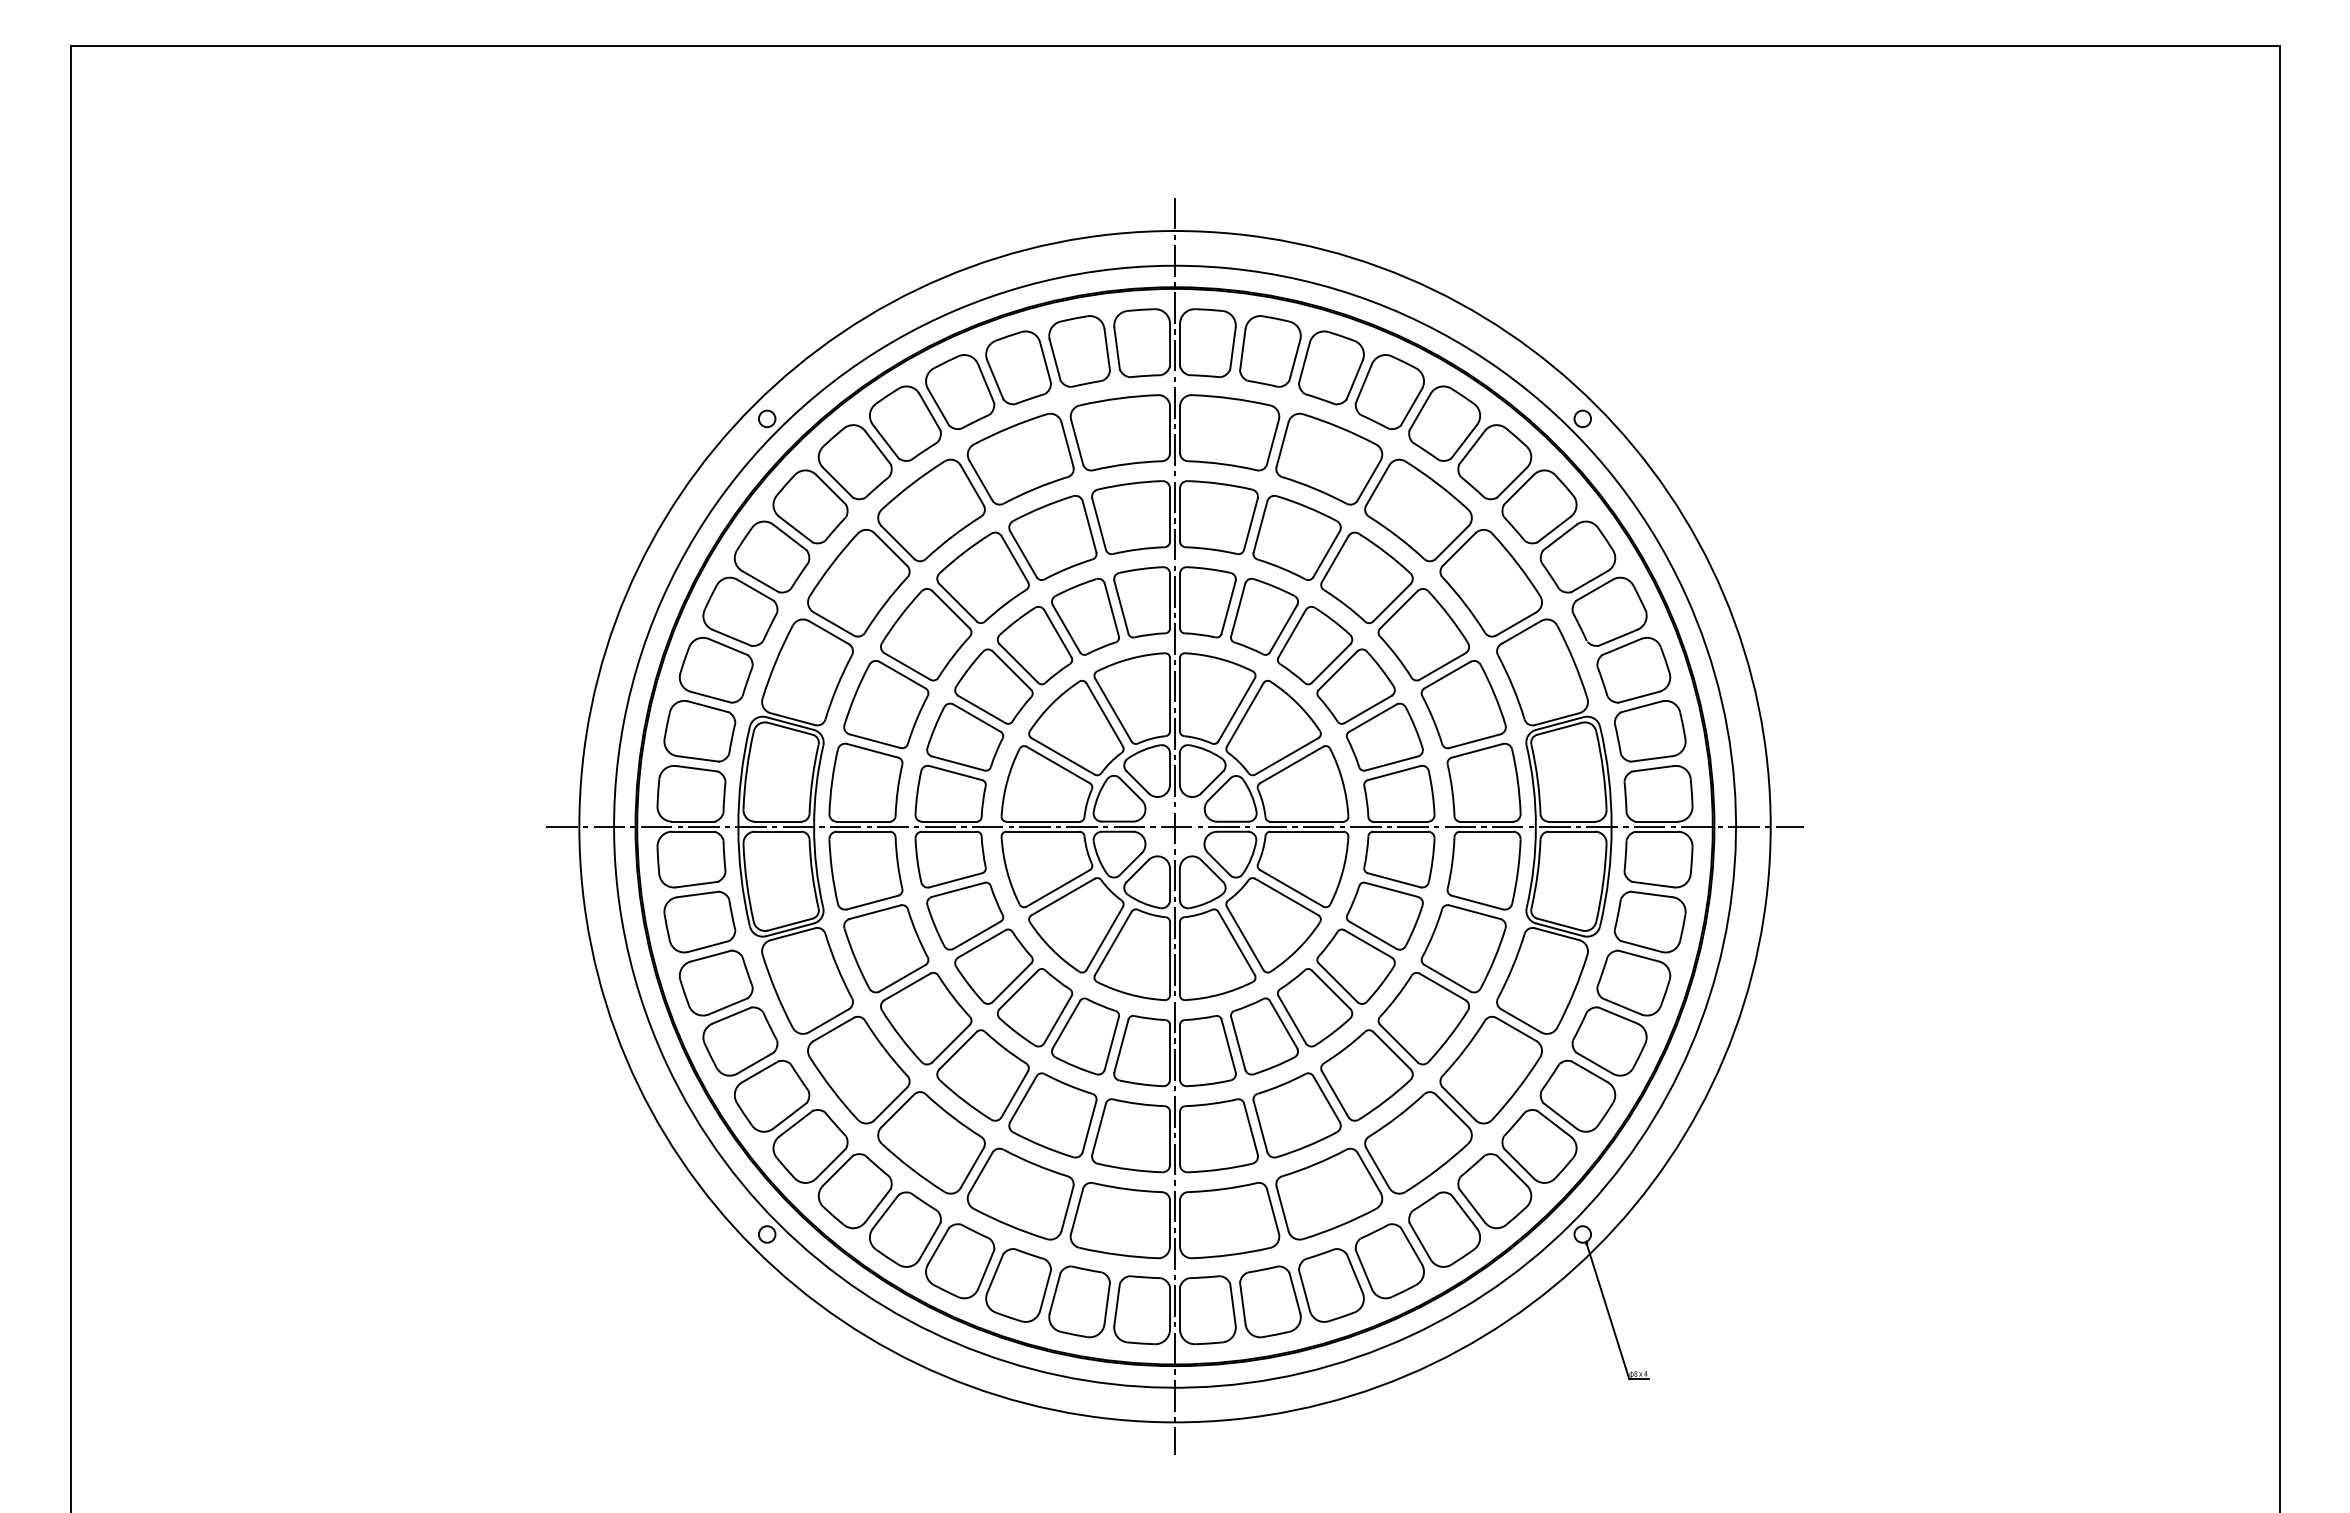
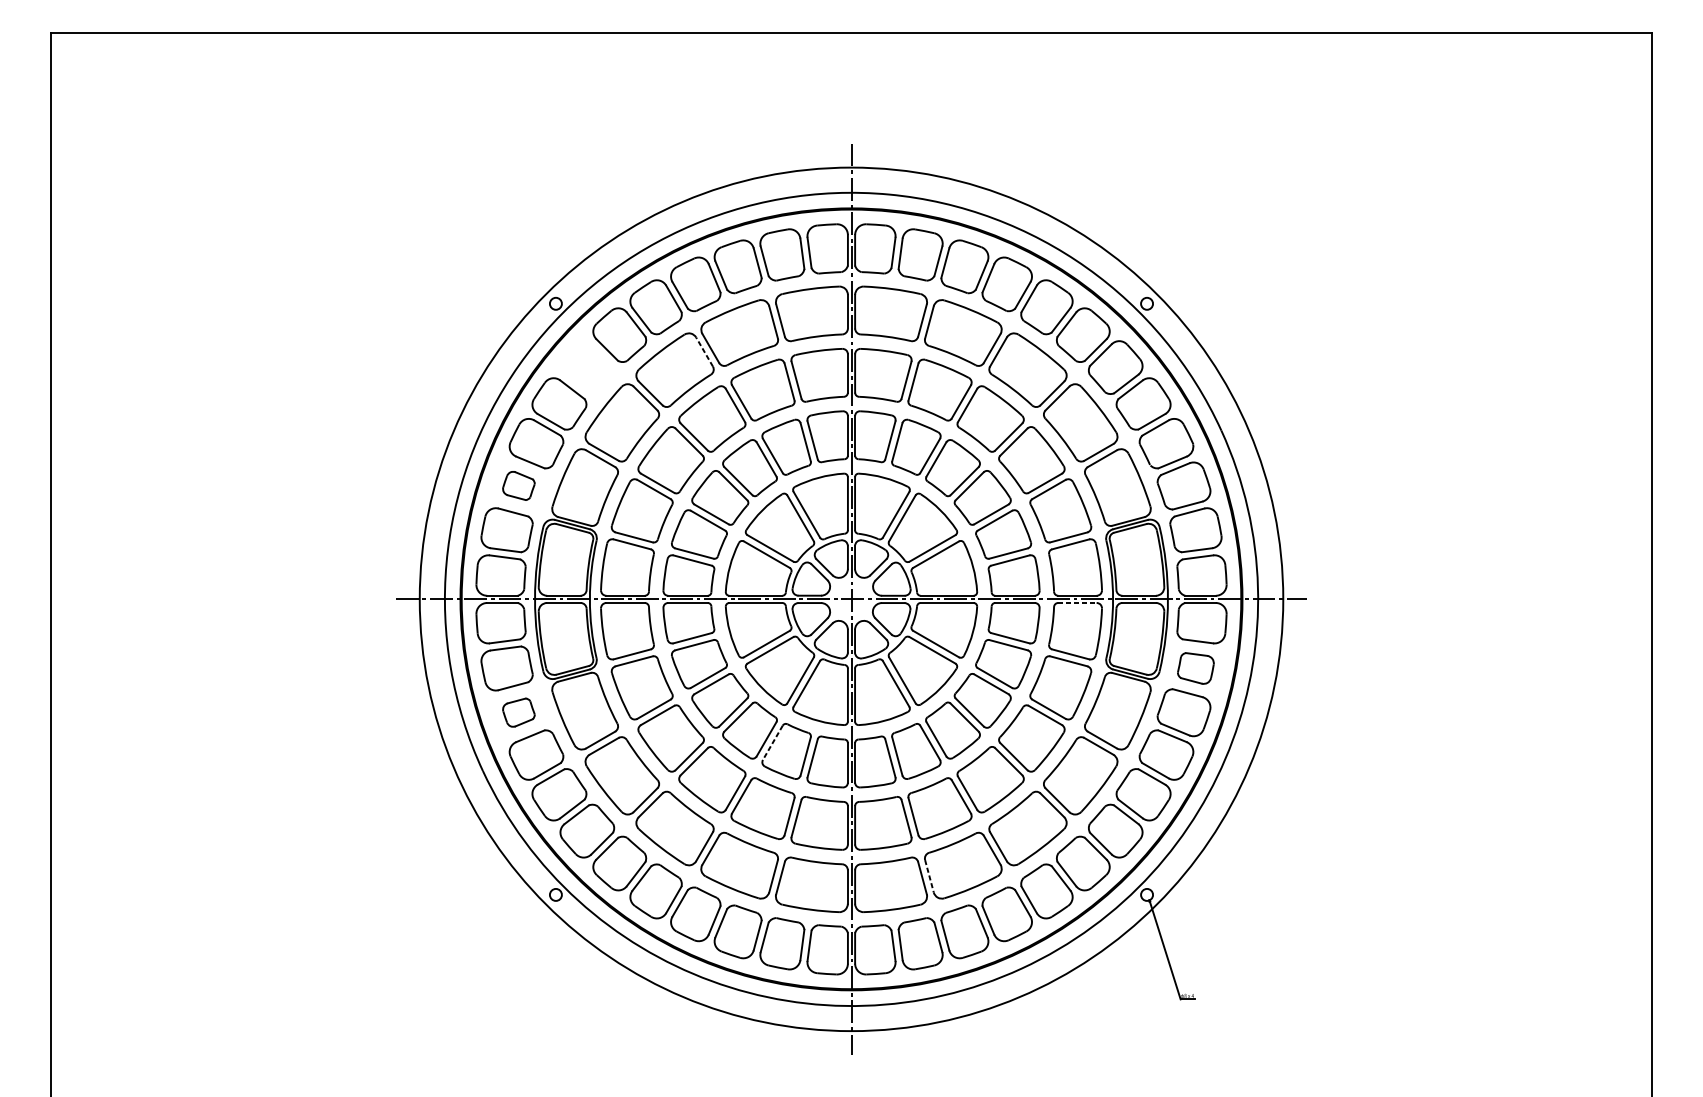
line: (972, 485) -> (704, 352), solid -> dashed
part: (810, 506) -> (587, 367), removed
part: (715, 669) -> (518, 485), size x0.6
line: (1487, 831) -> (1078, 602), solid -> dashed
part: (1649, 921) -> (1195, 668), size x0.7
part: (715, 982) -> (518, 712), size x0.6
line: (1066, 1024) -> (772, 742), solid -> dashed
line: (1282, 1209) -> (929, 876), solid -> dashed

